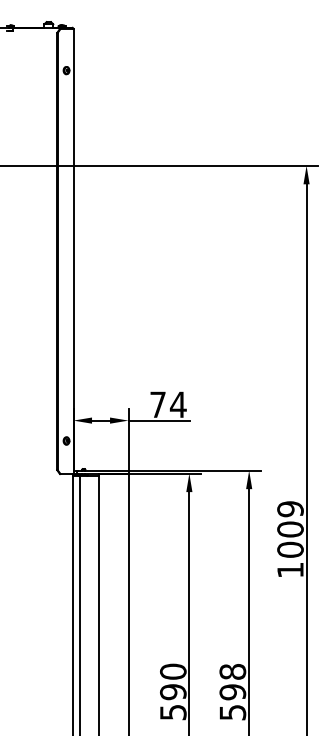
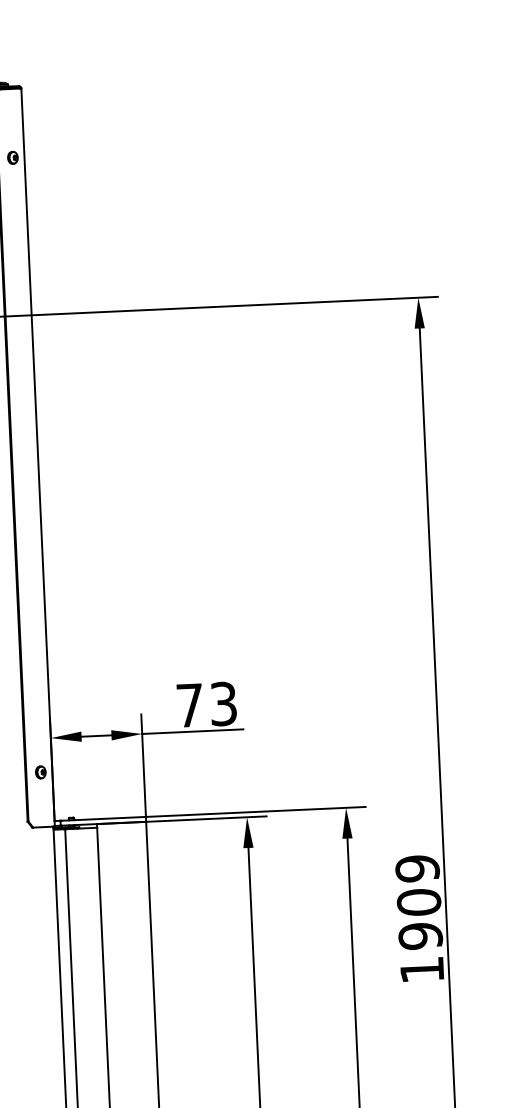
text: (177, 404) -> (222, 703), 74 -> 73
text: (290, 549) -> (420, 935), 1009 -> 1909

